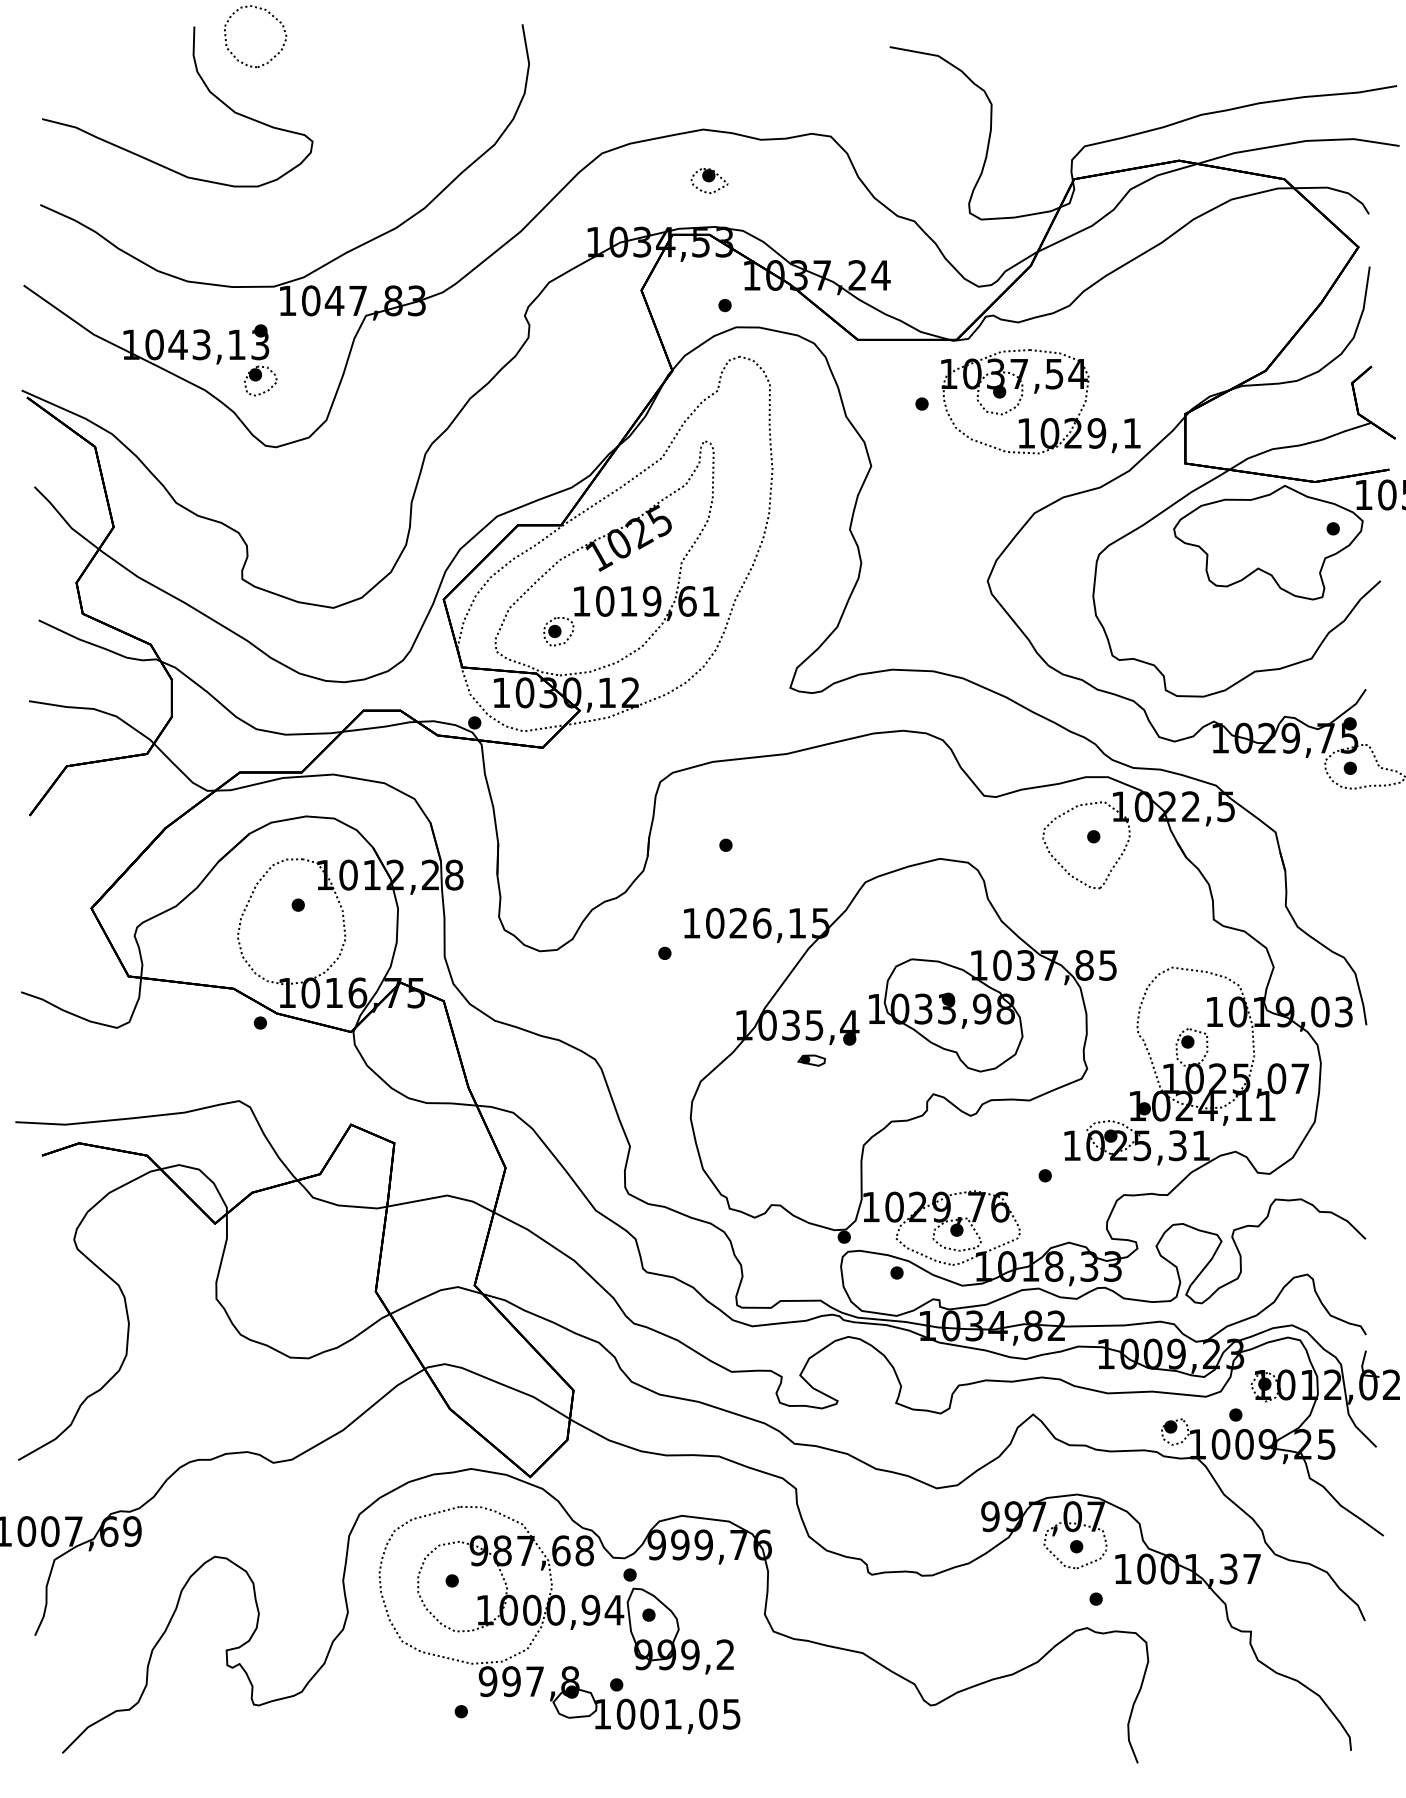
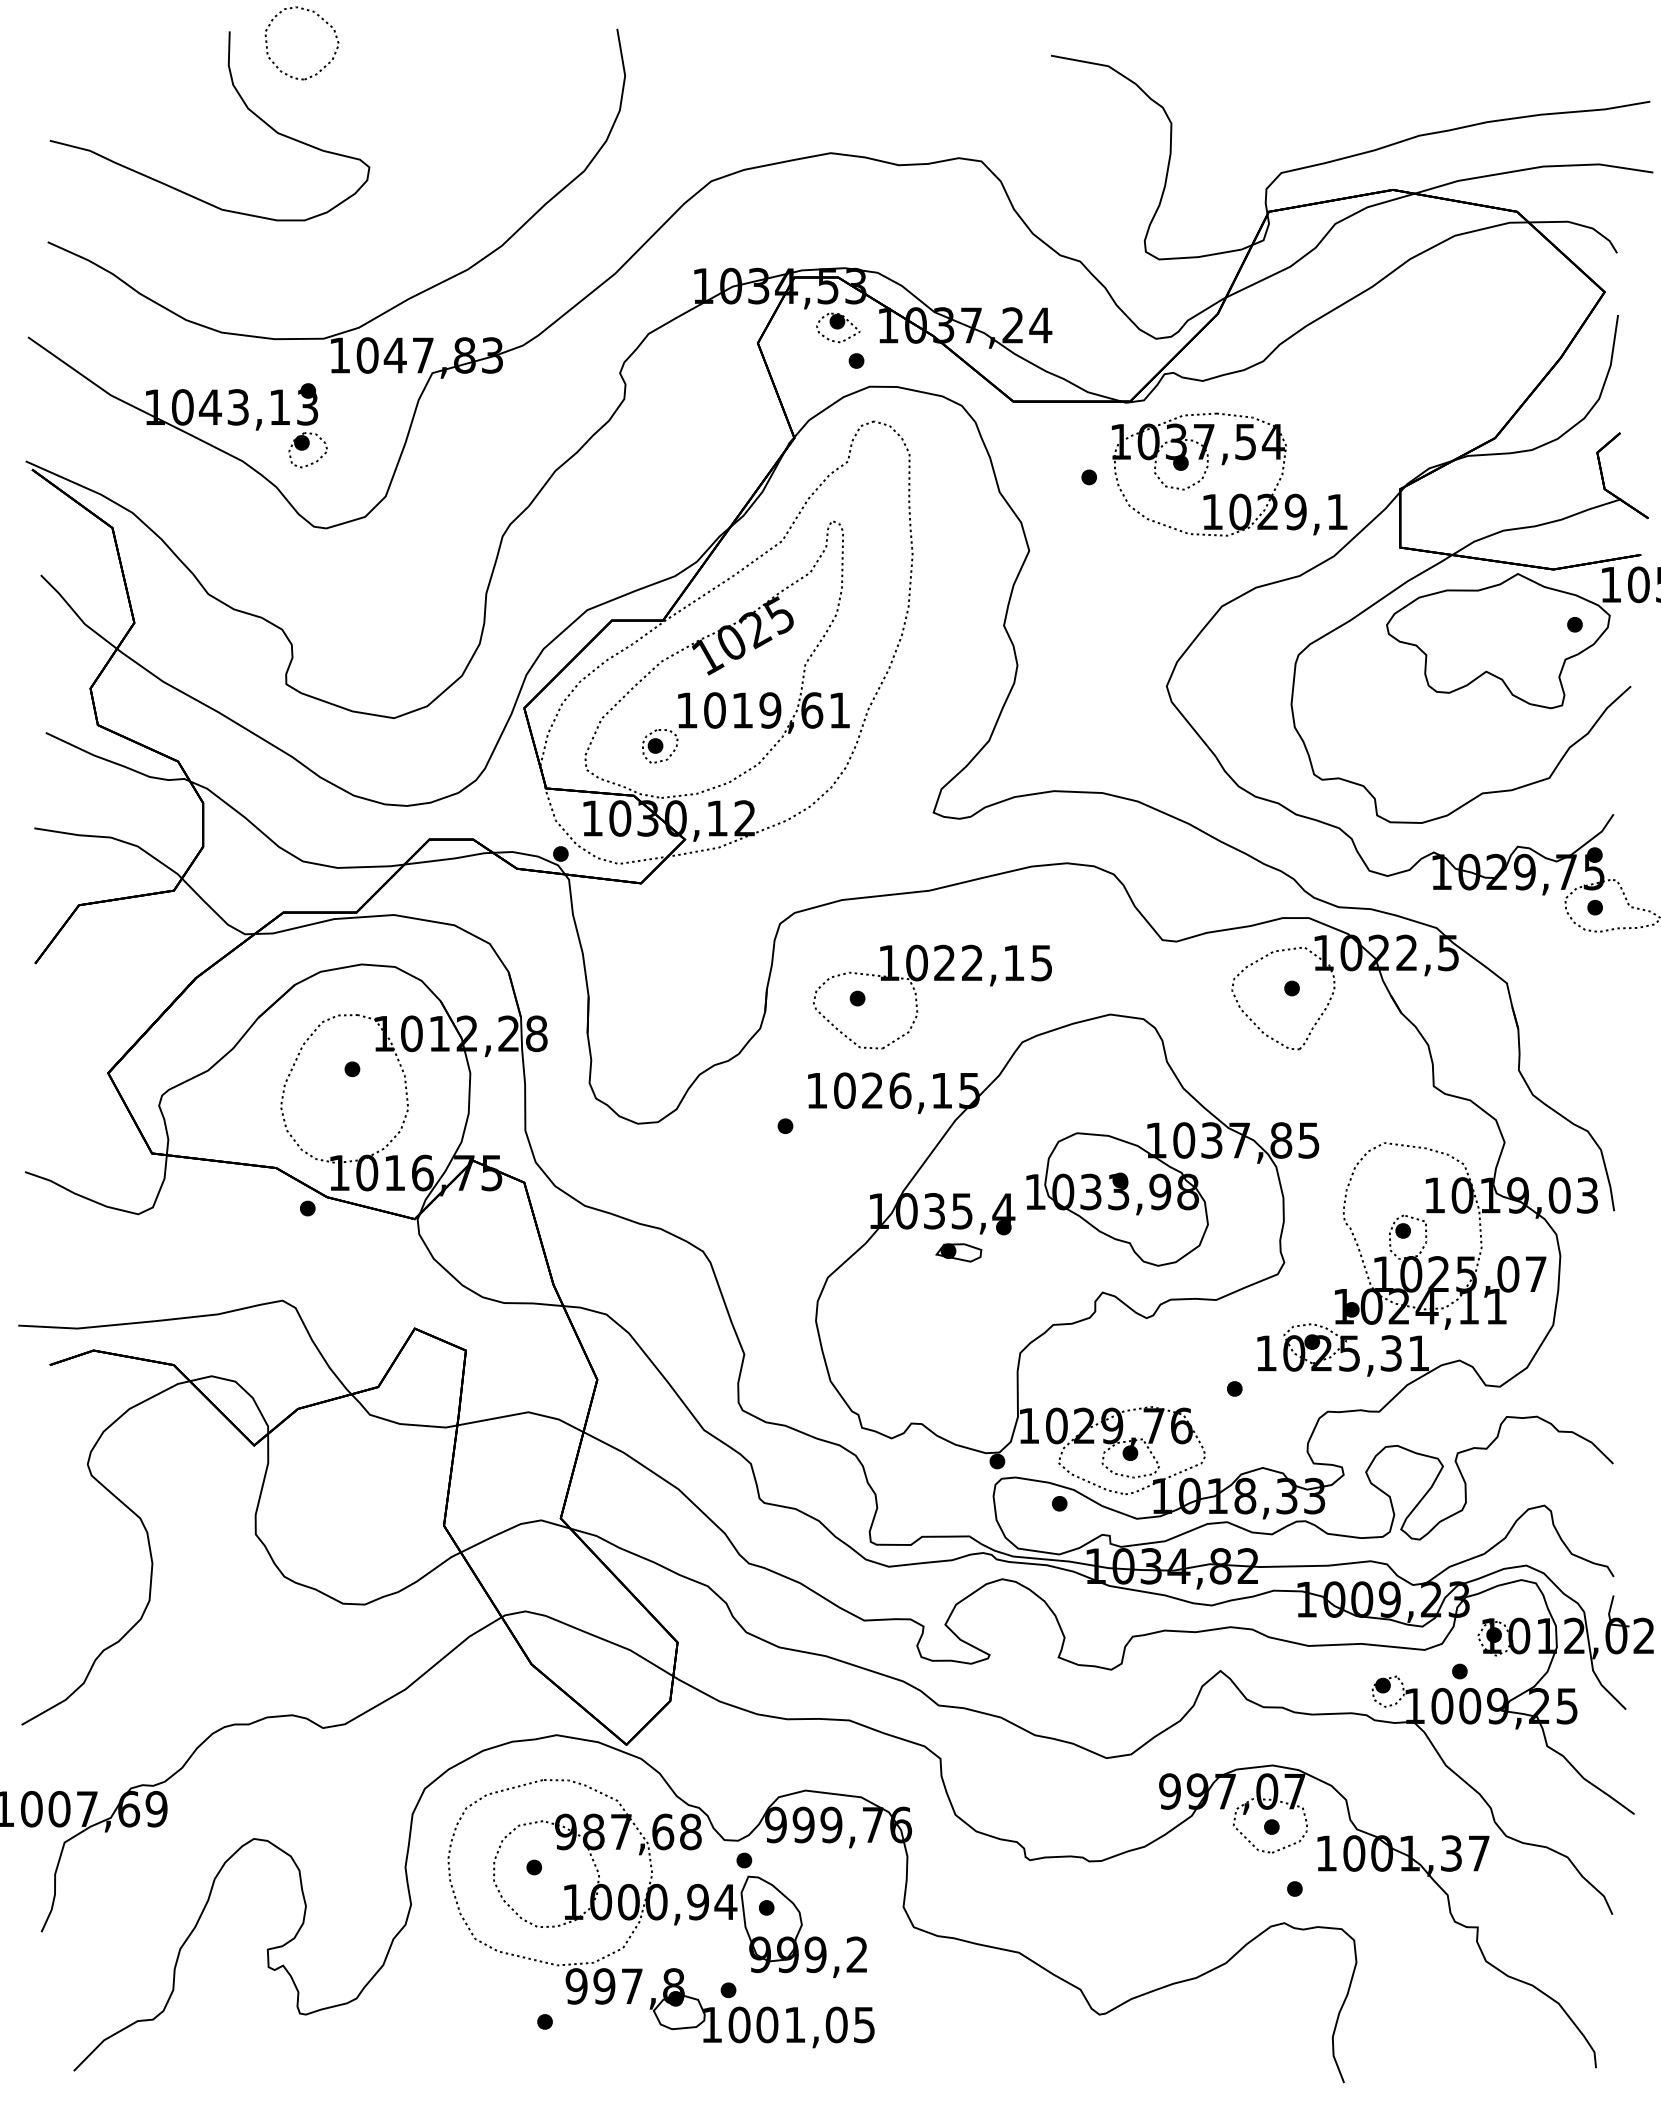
part: (709, 180) -> (838, 327), moved
part: (776, 846) -> (917, 999), added
part: (811, 1060) -> (958, 1252), size x1.43

